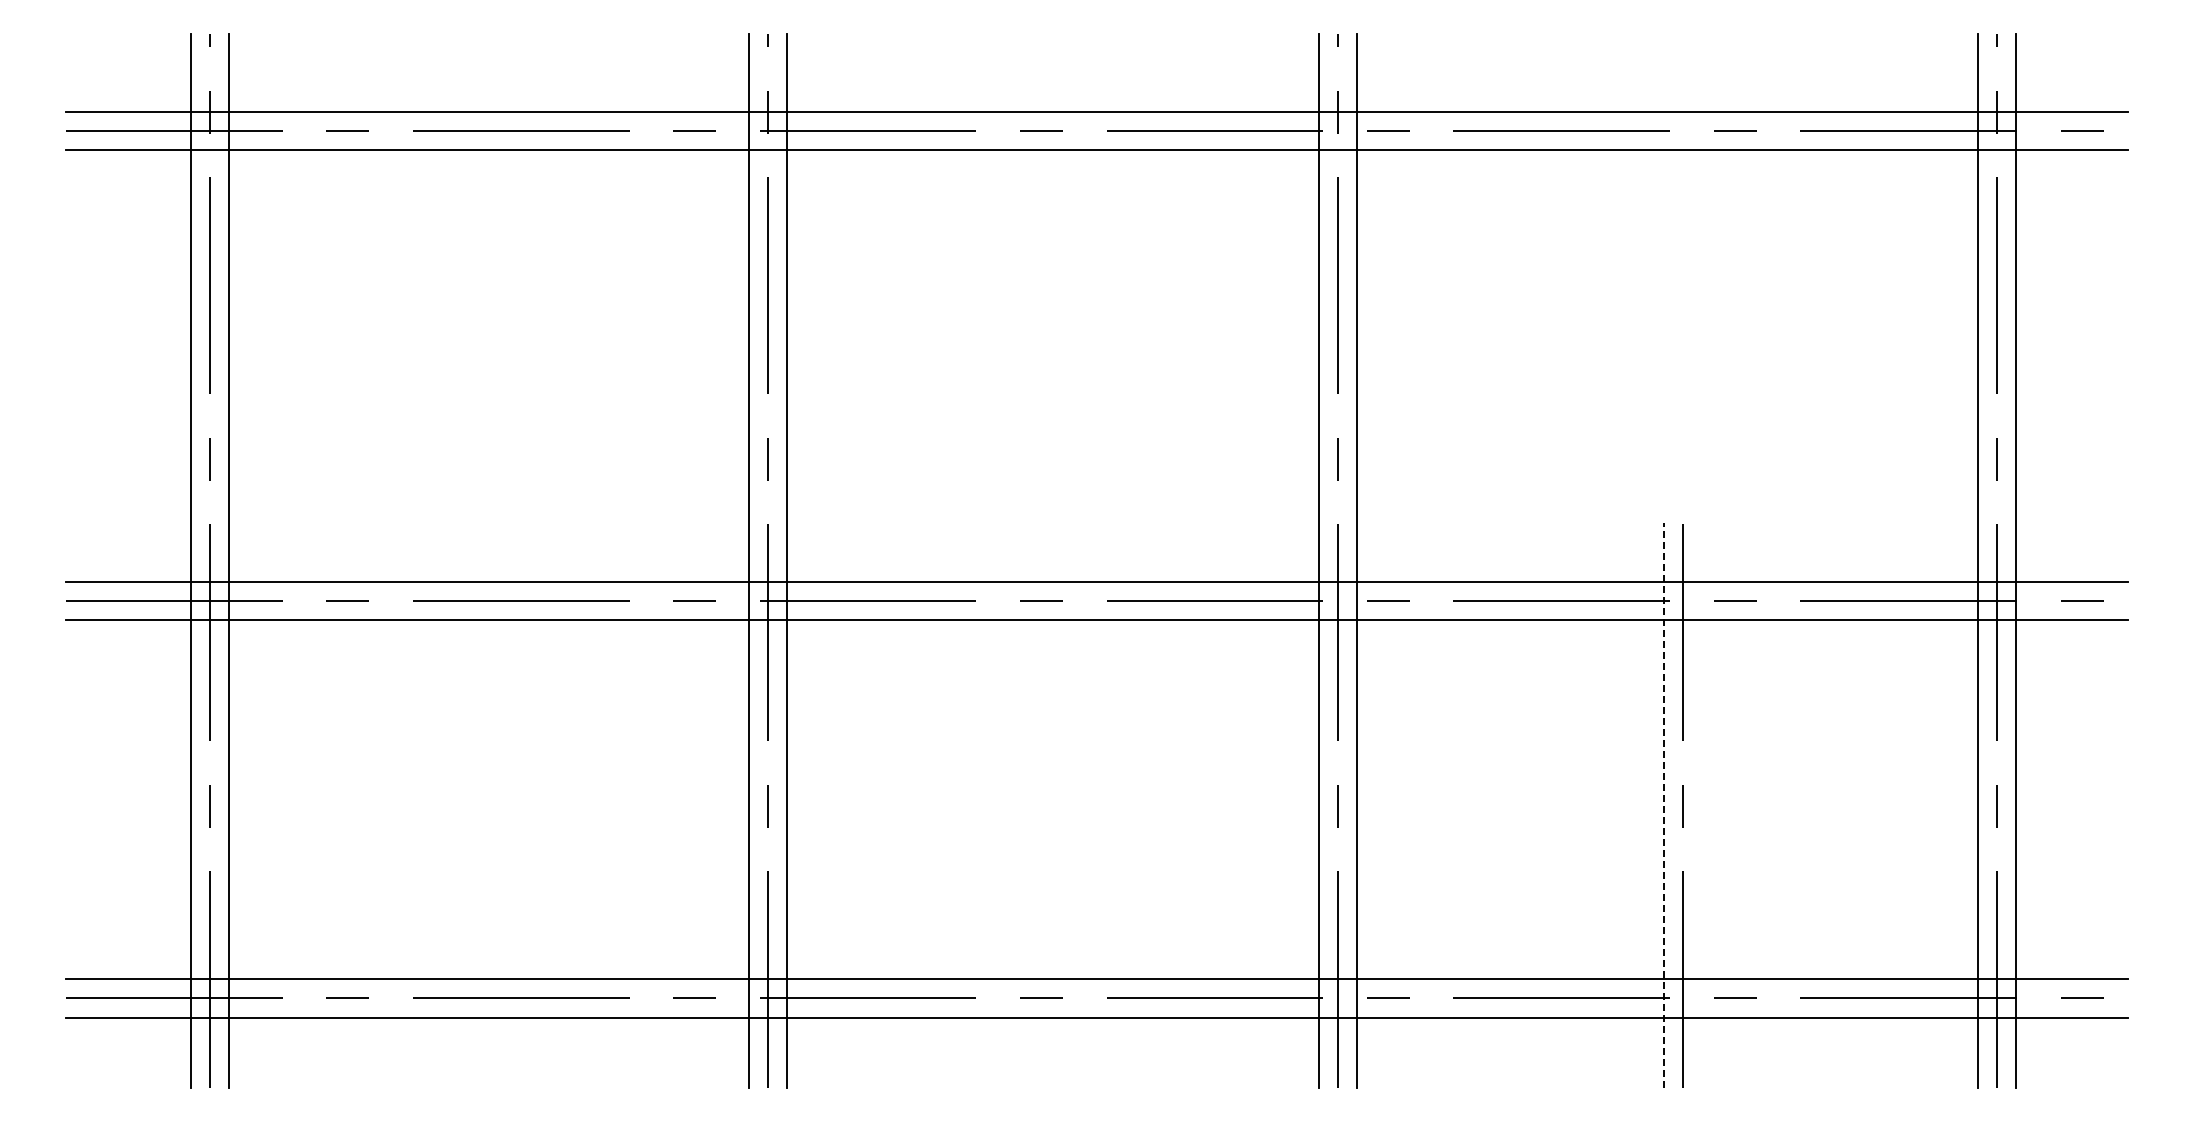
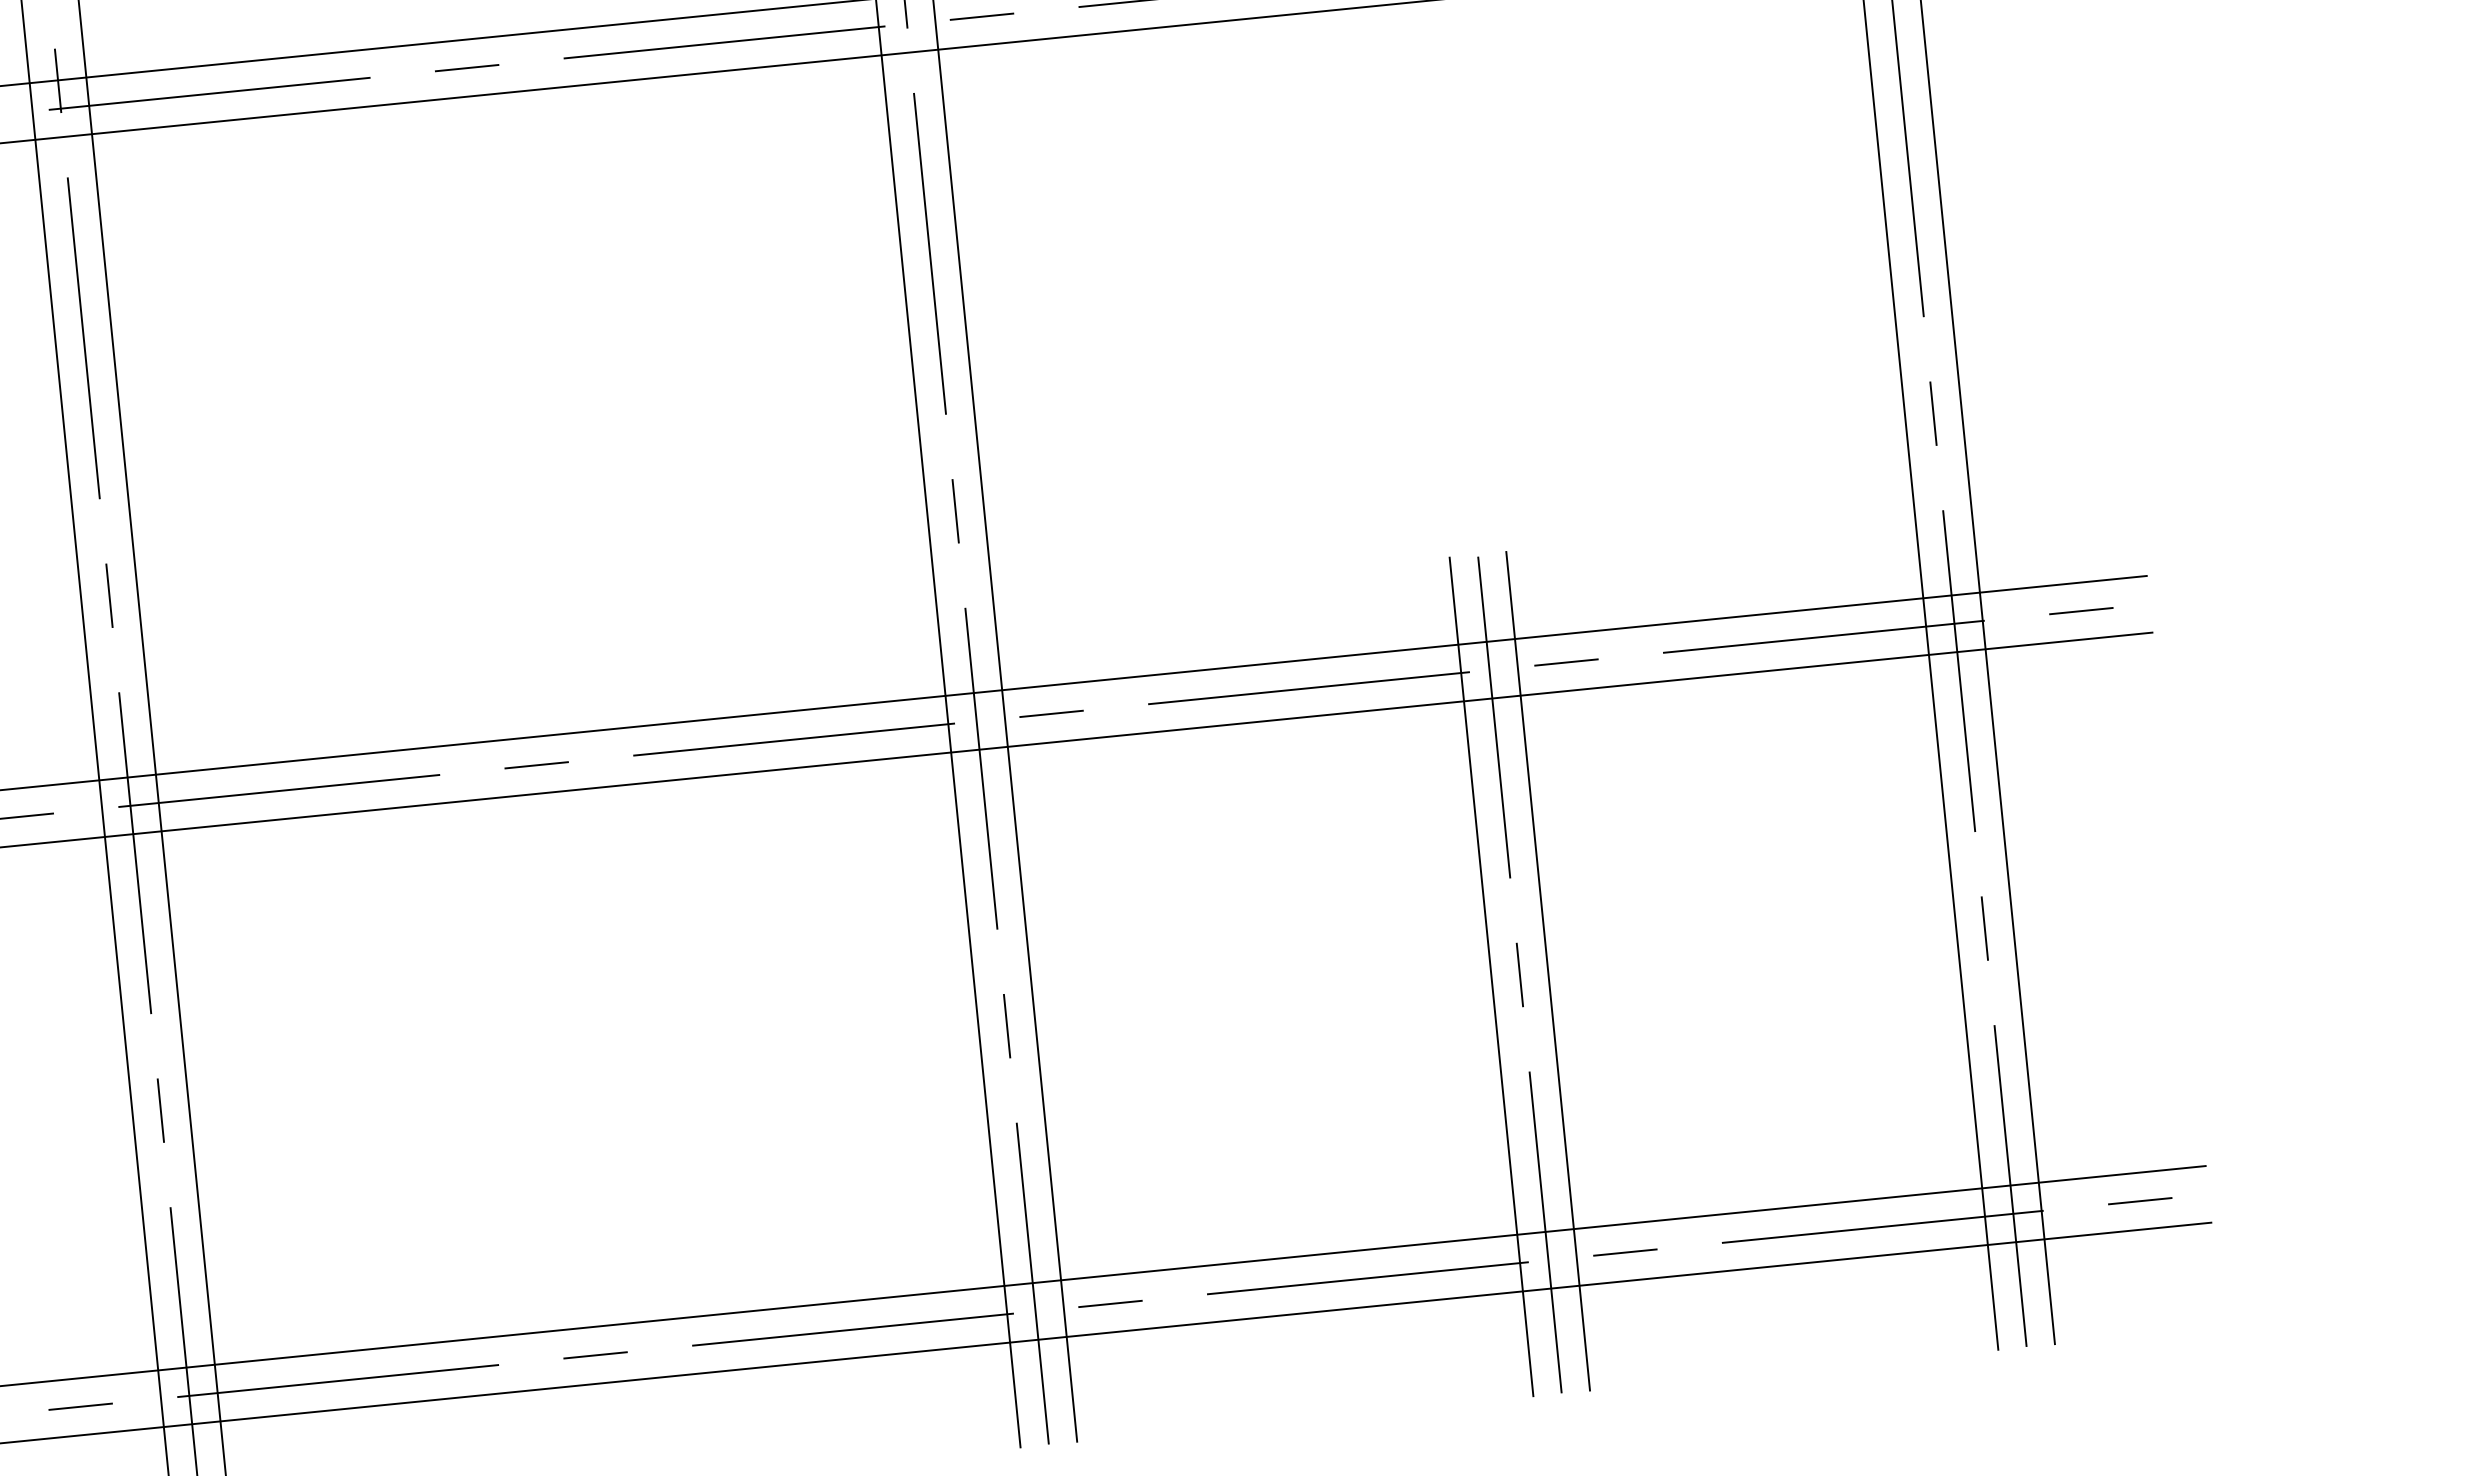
line: (1664, 805) -> (1491, 976), dashed -> solid
line: (1702, 805) -> (1548, 971), added

